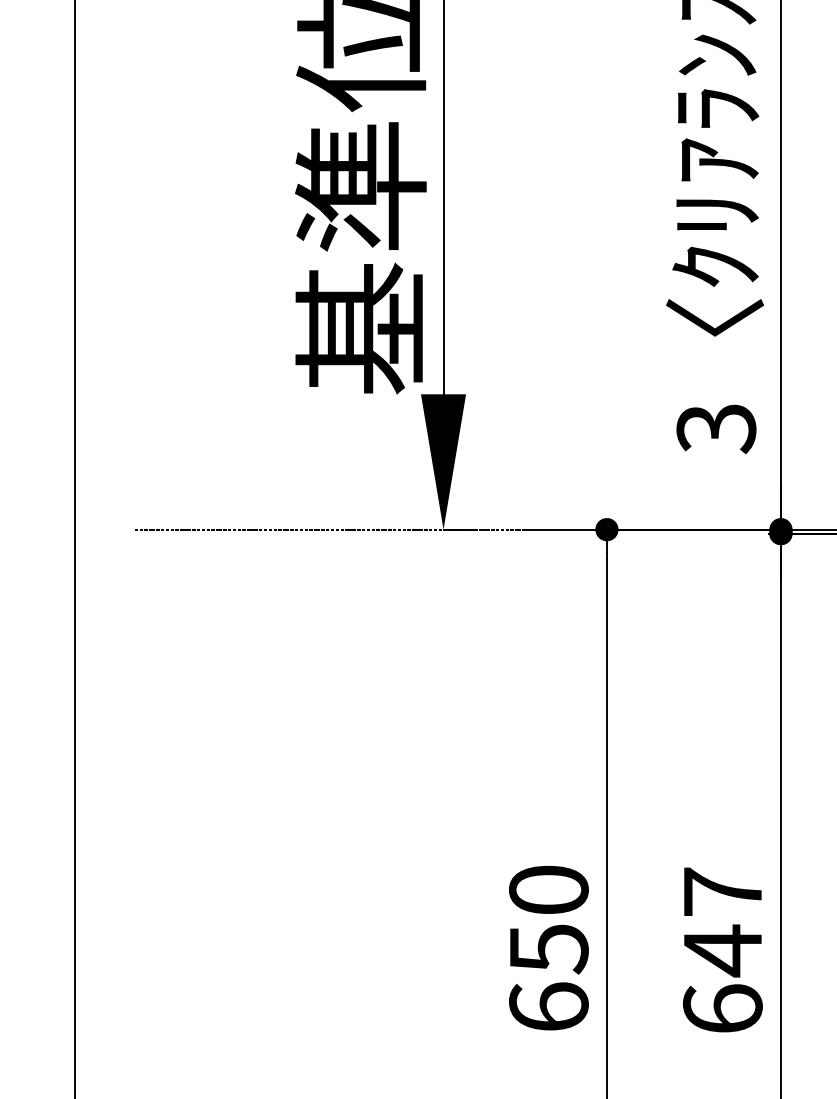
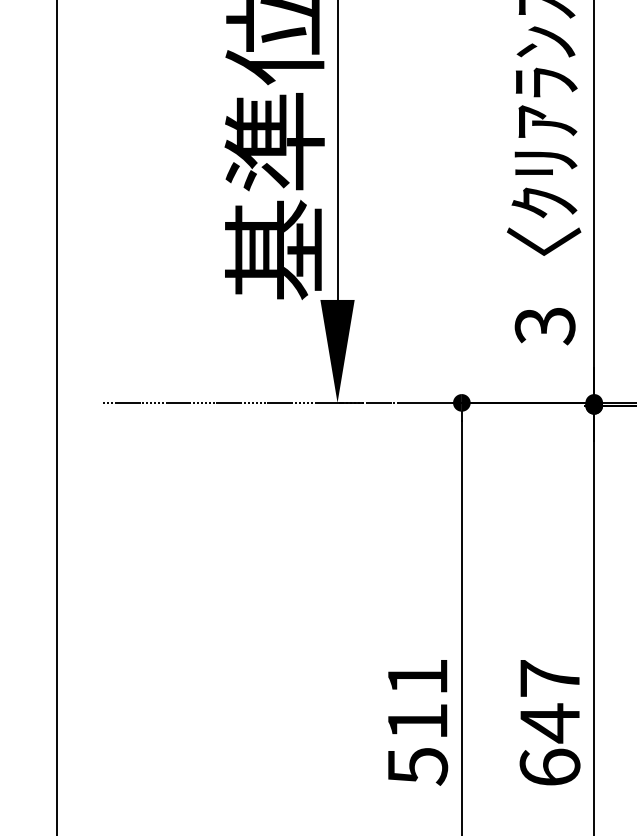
text: (548, 948) -> (417, 721), 650 -> 511

